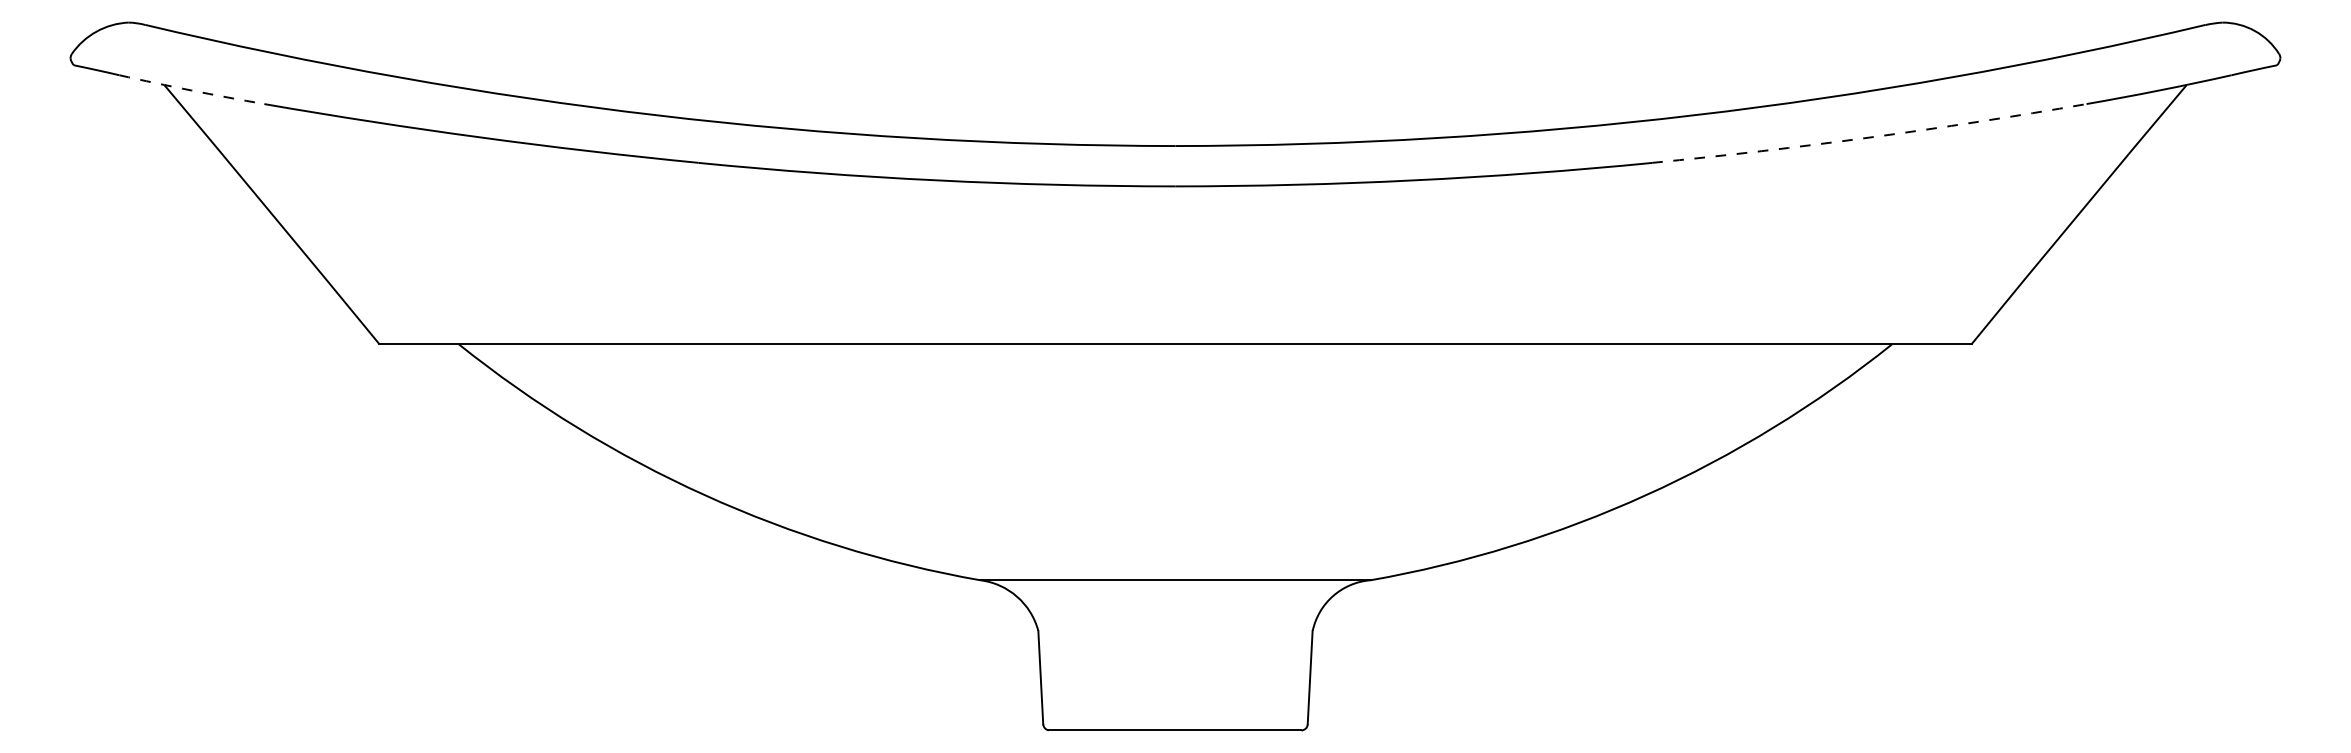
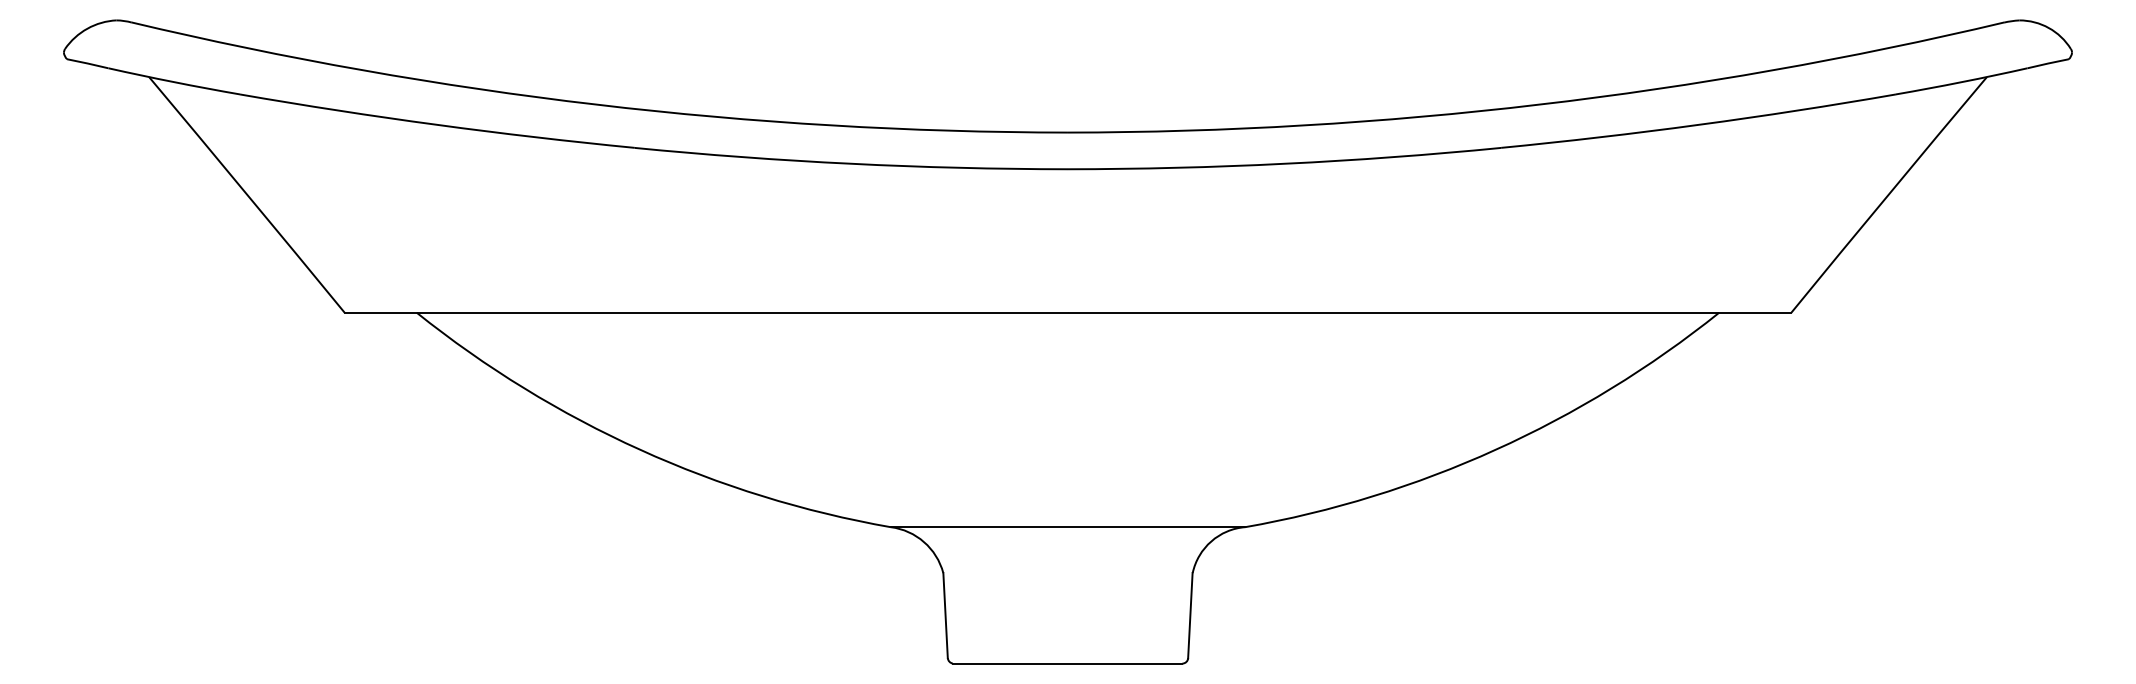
arc: (191, 90) -> (173, 82), dashed -> solid
arc: (1869, 137) -> (1698, 124), dashed -> solid

